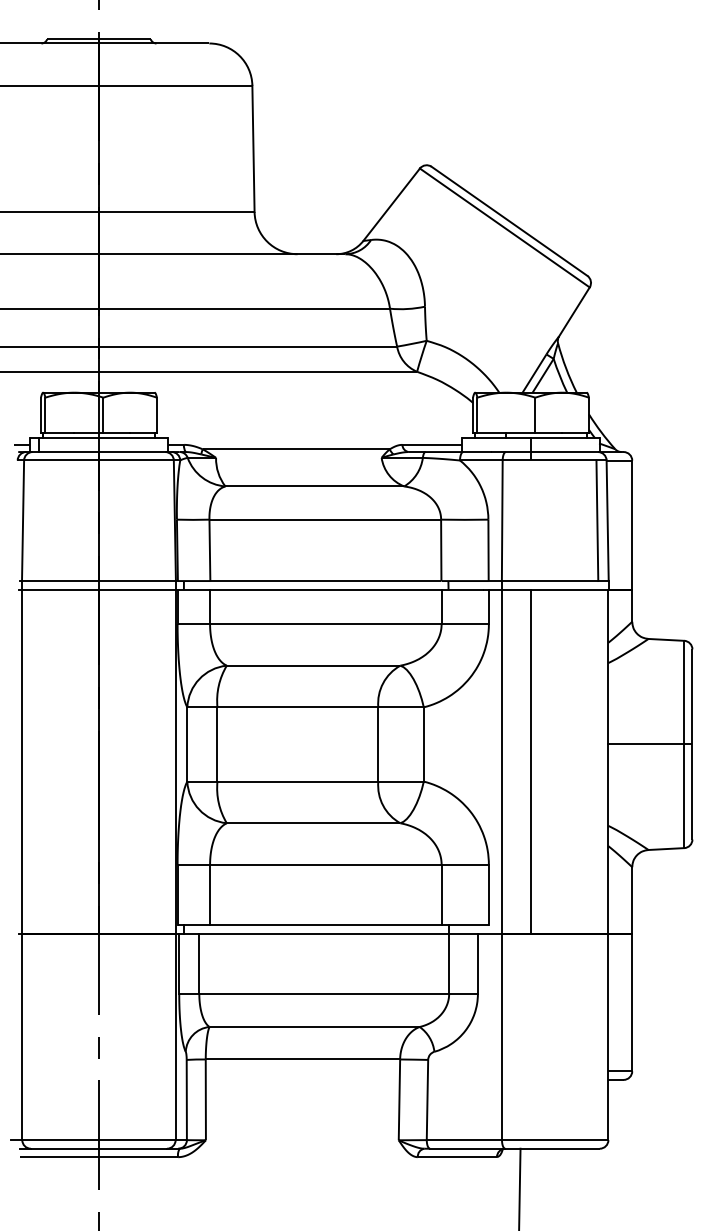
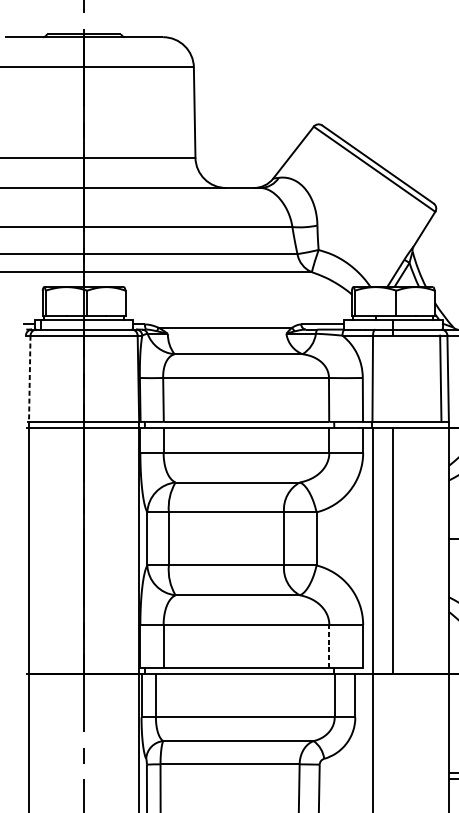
line: (23, 521) -> (30, 379), solid -> dashed
line: (441, 894) -> (329, 646), solid -> dashed

